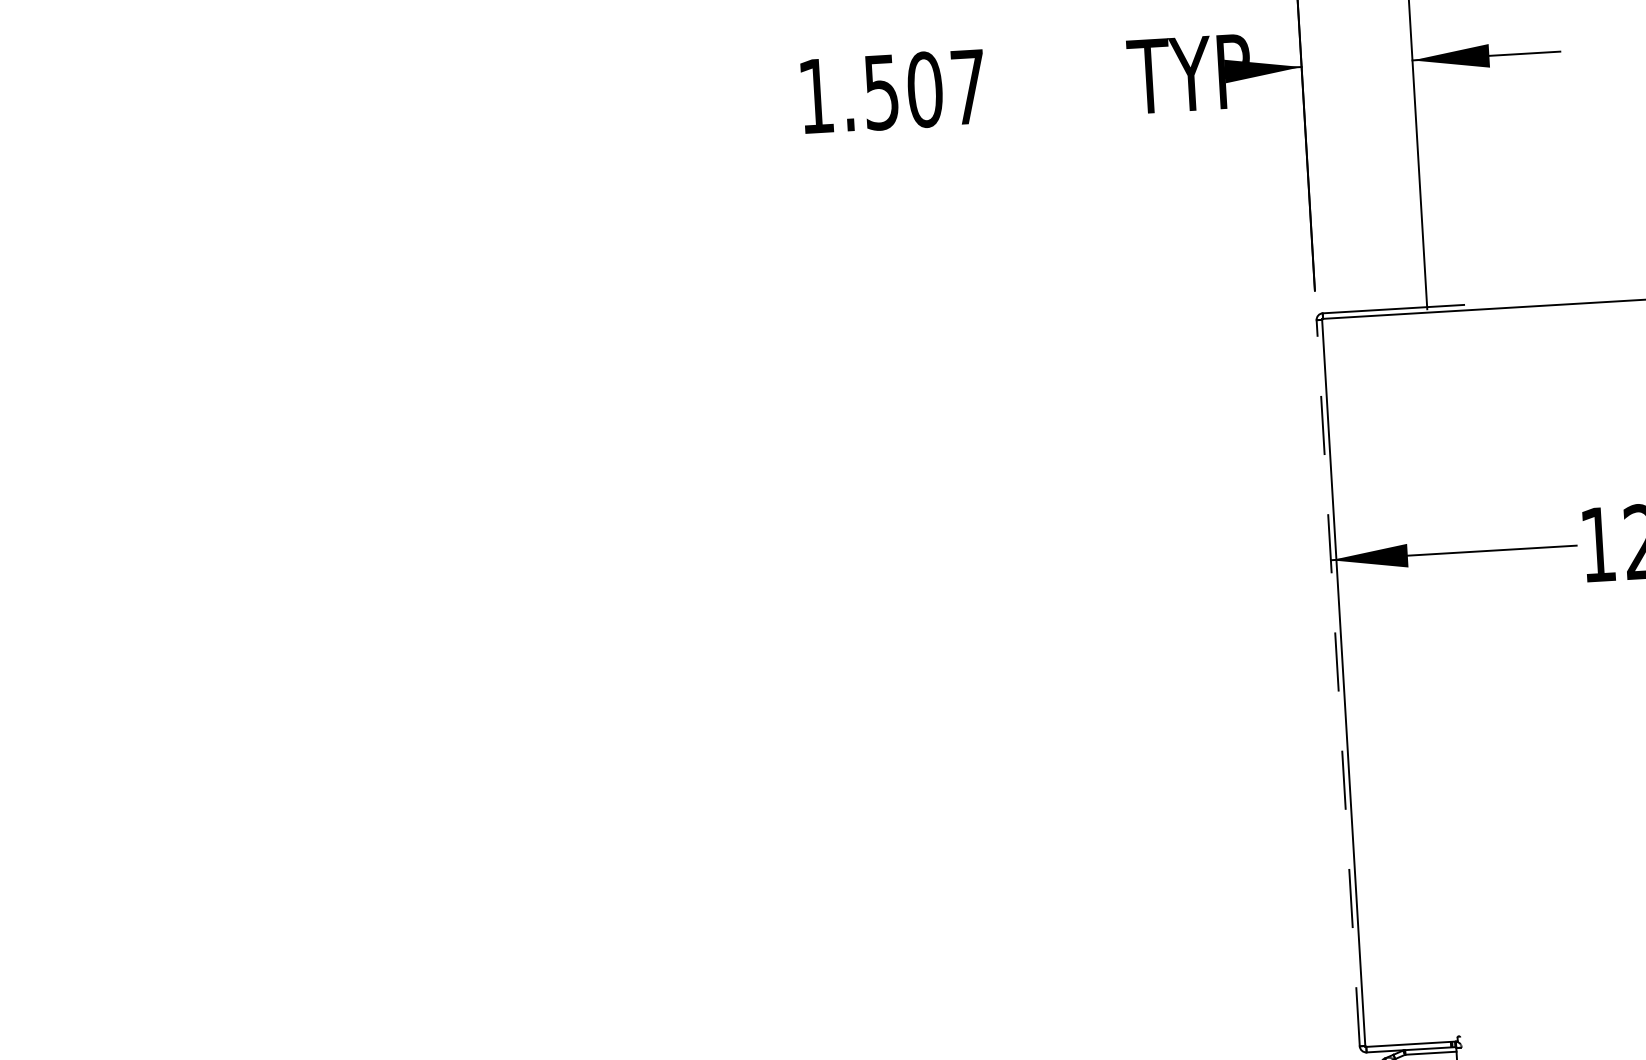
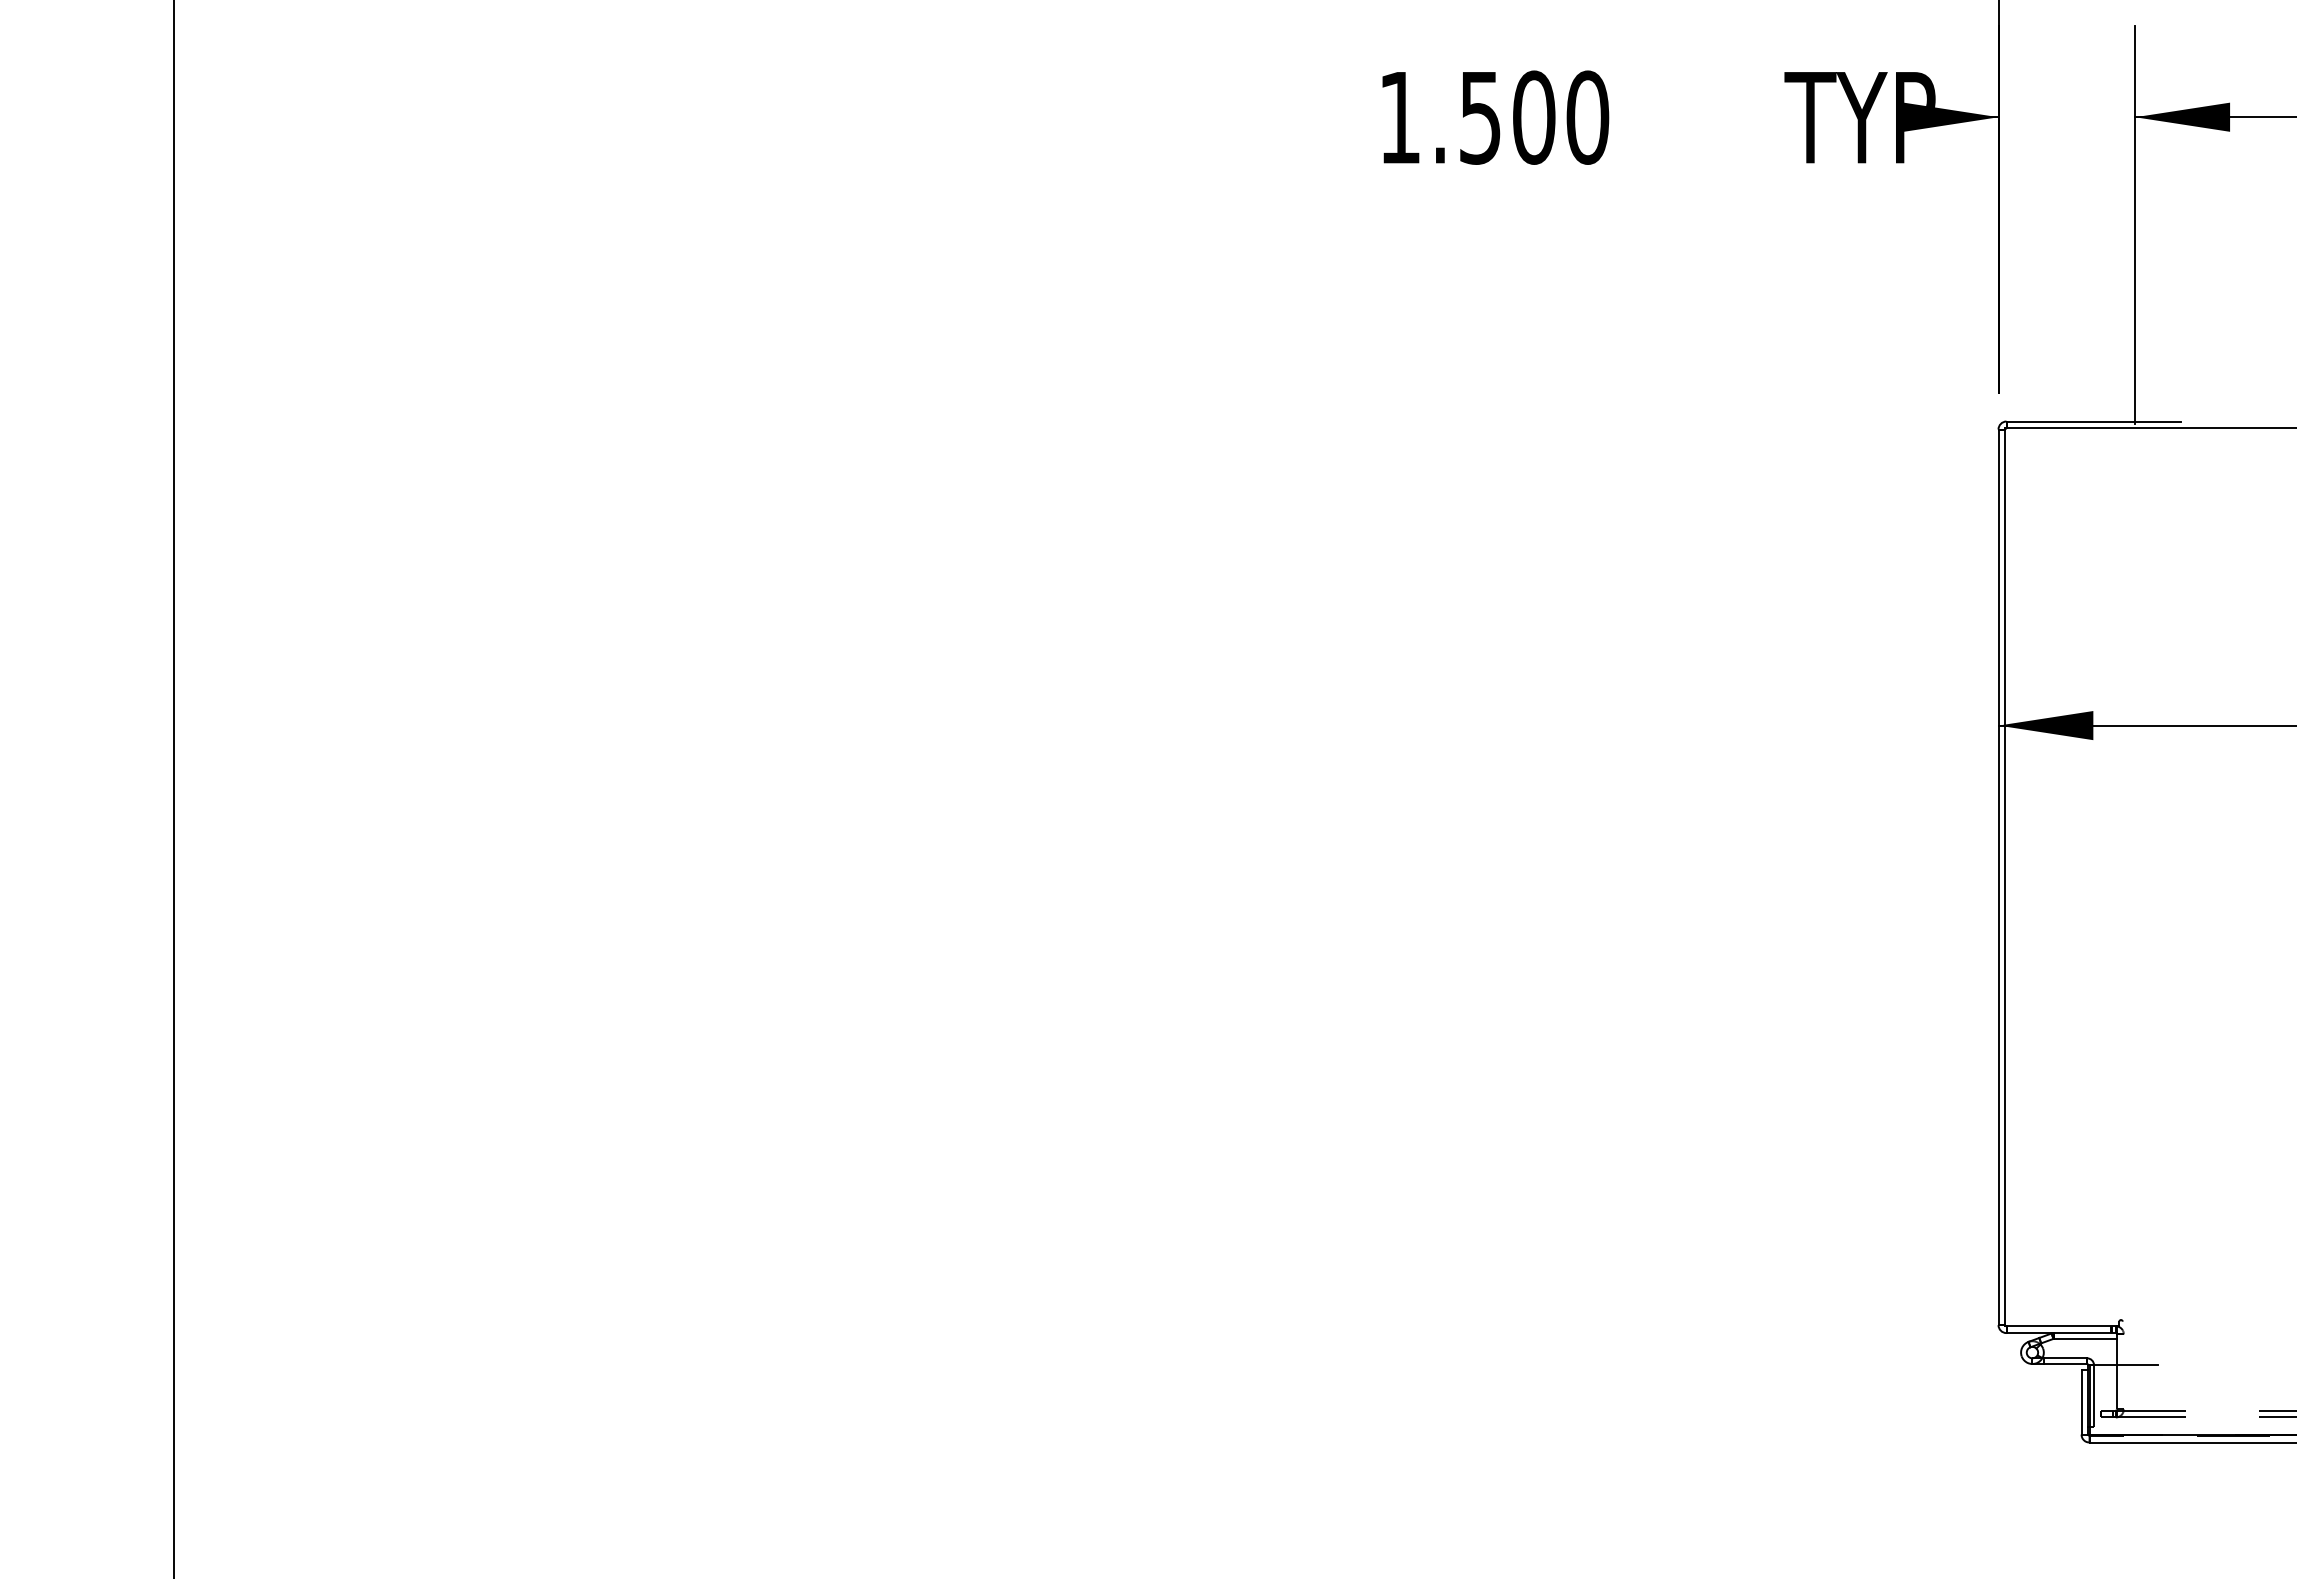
text: (968, 87) -> (1587, 117), 1.507 -> 1.500
line: (1338, 683) -> (1998, 877), dashed -> solid

